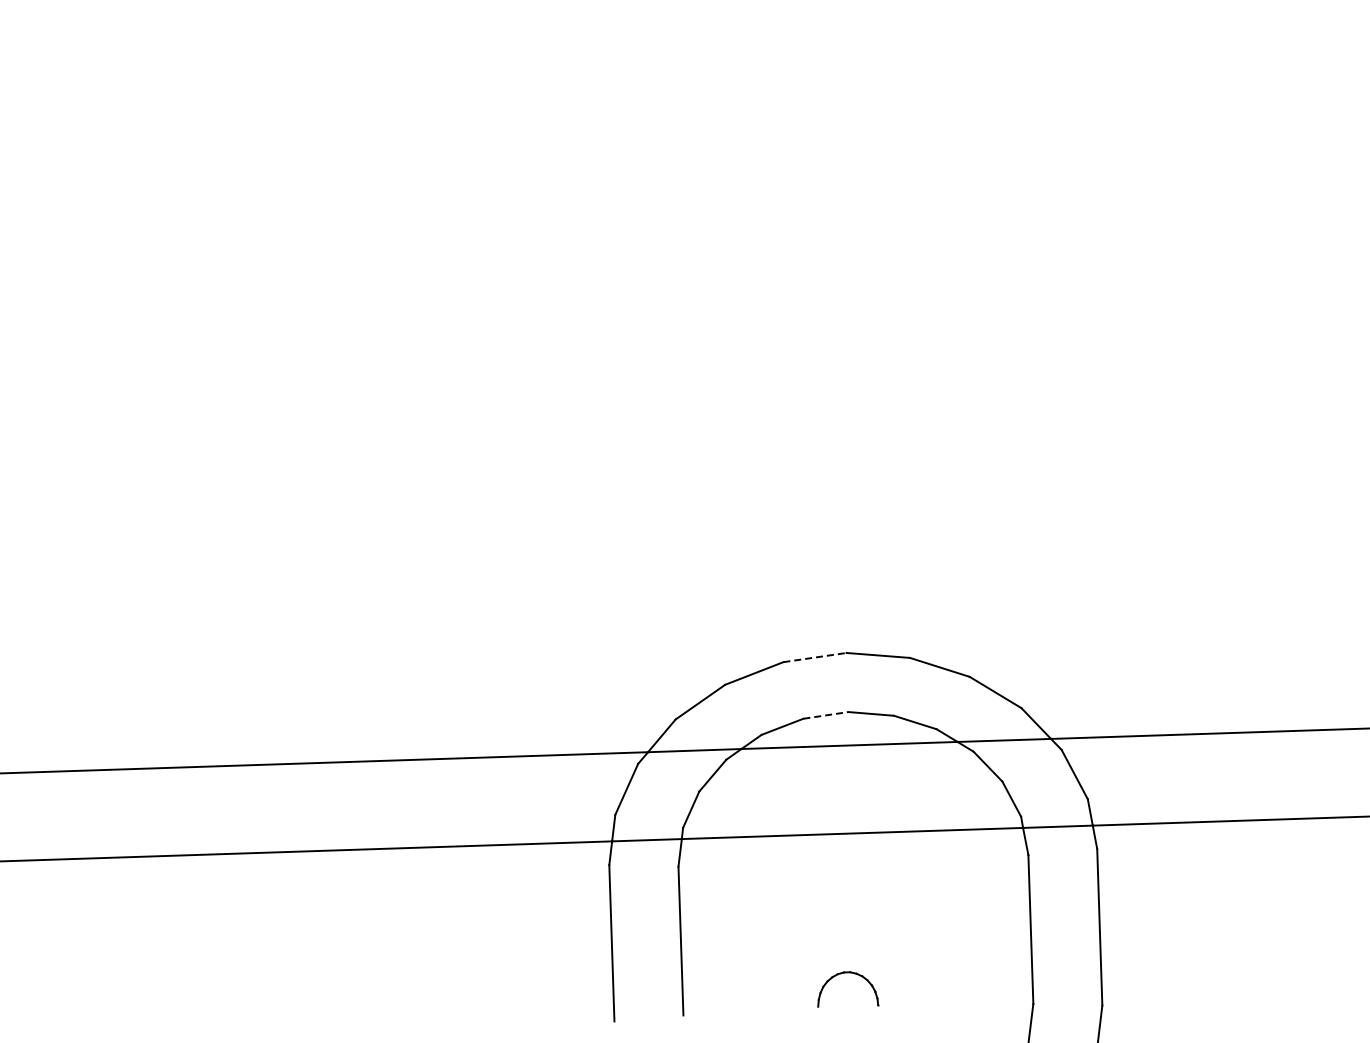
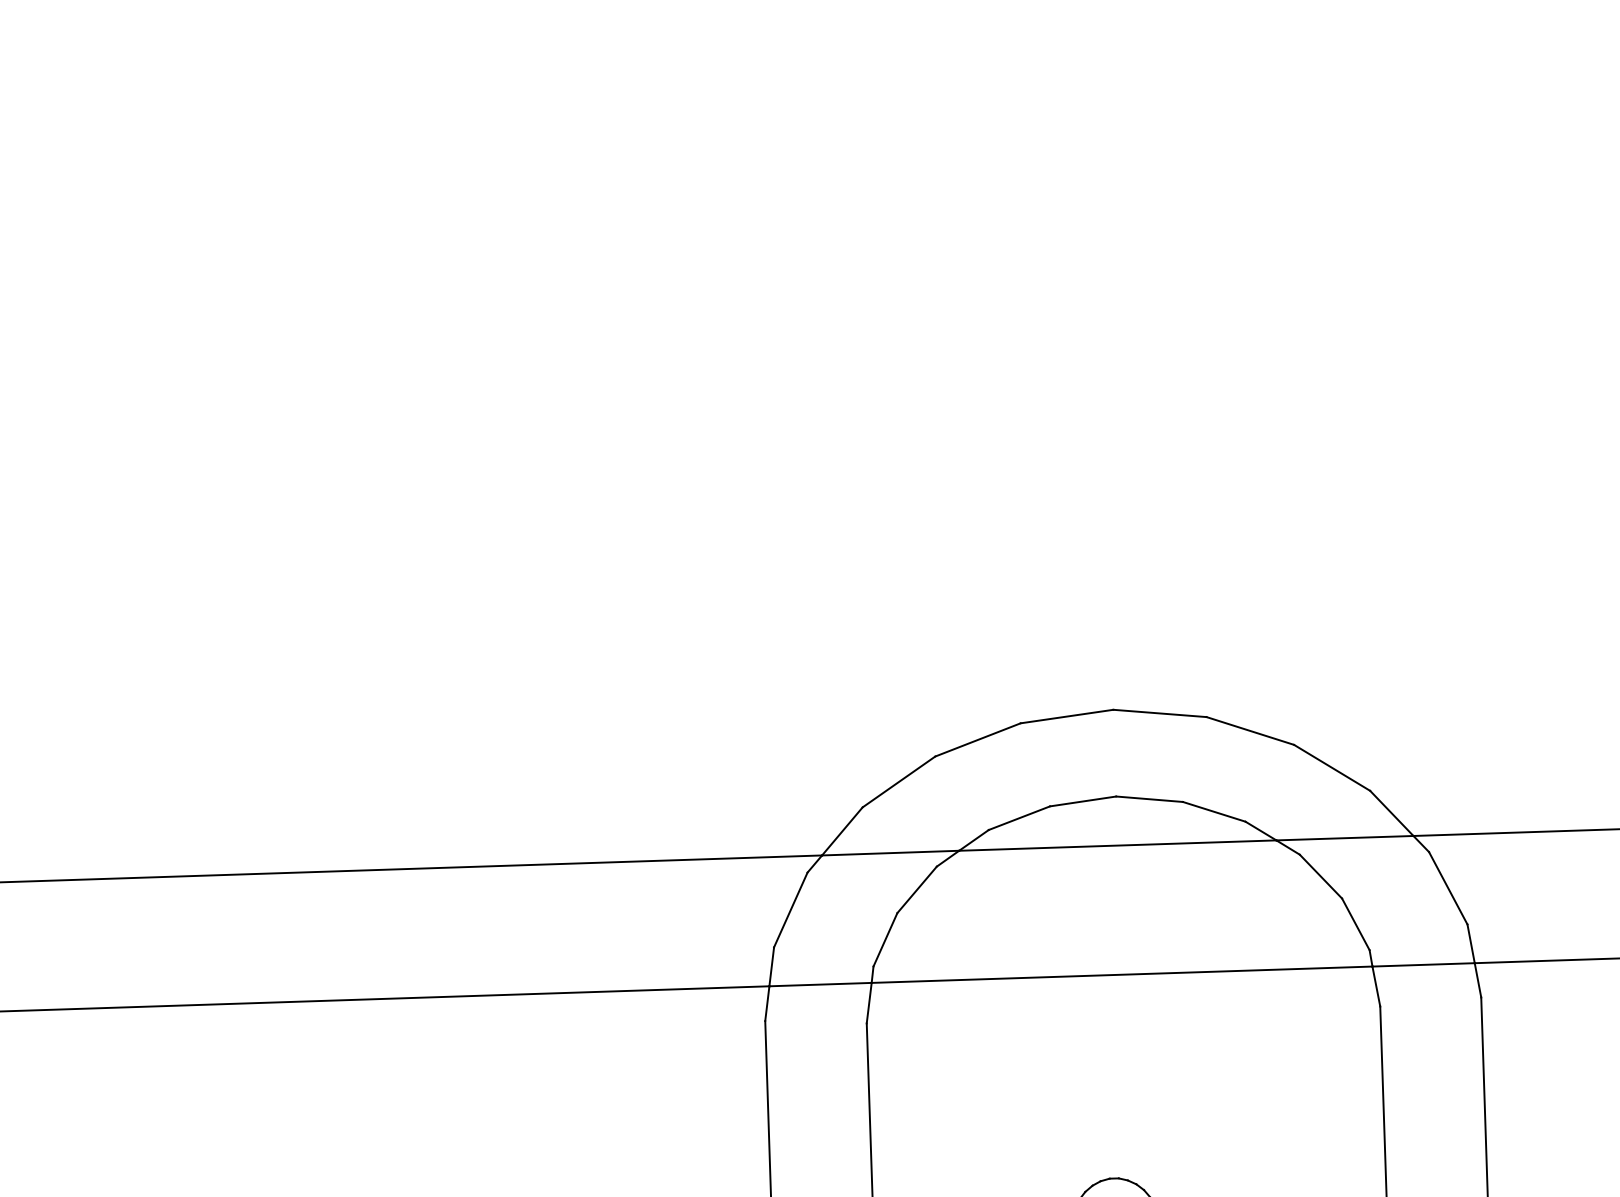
line: (814, 657) -> (1066, 716), dashed -> solid
line: (825, 715) -> (1082, 801), dashed -> solid

